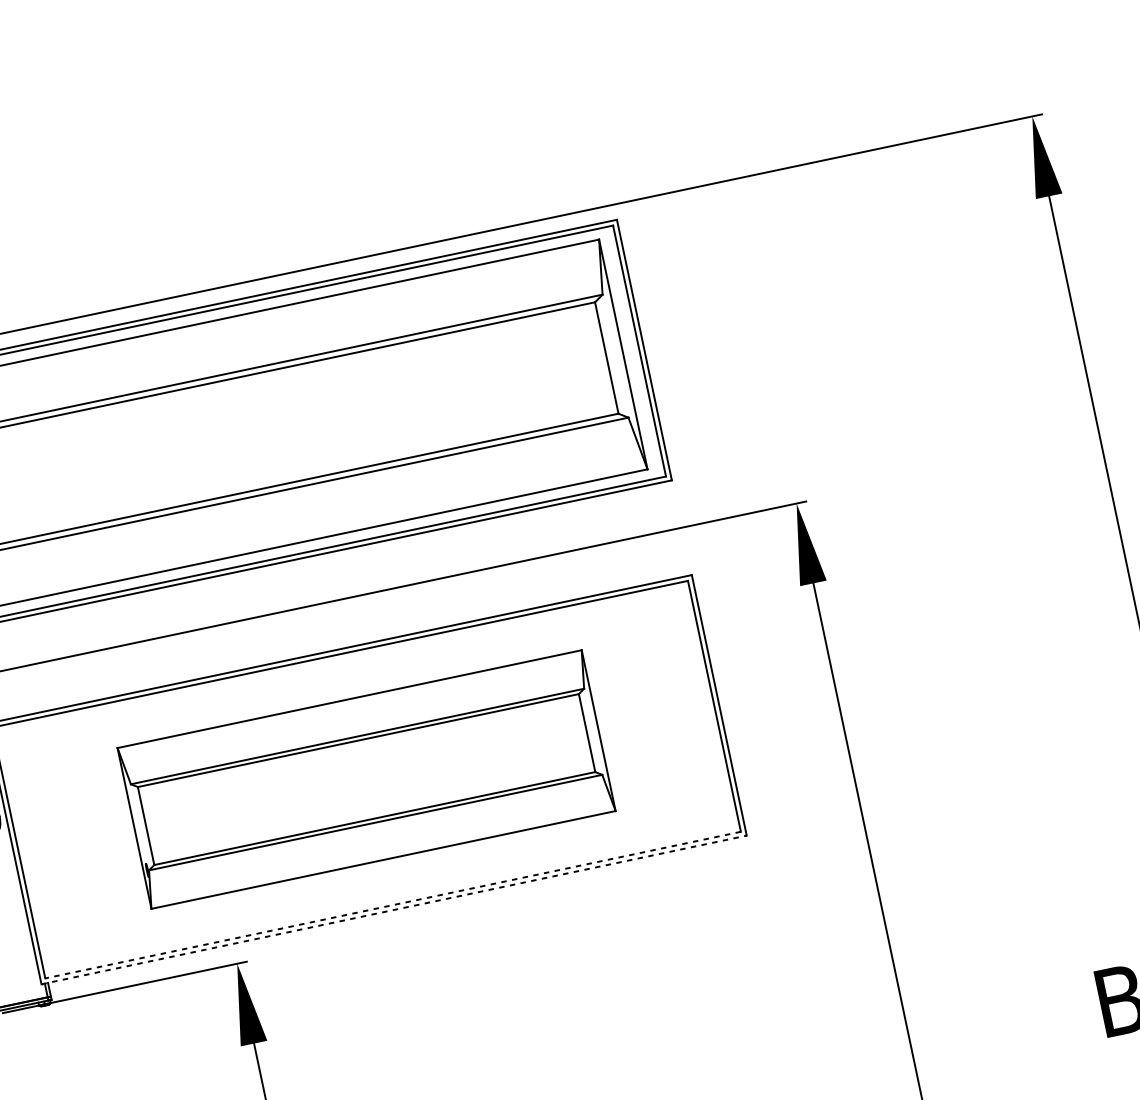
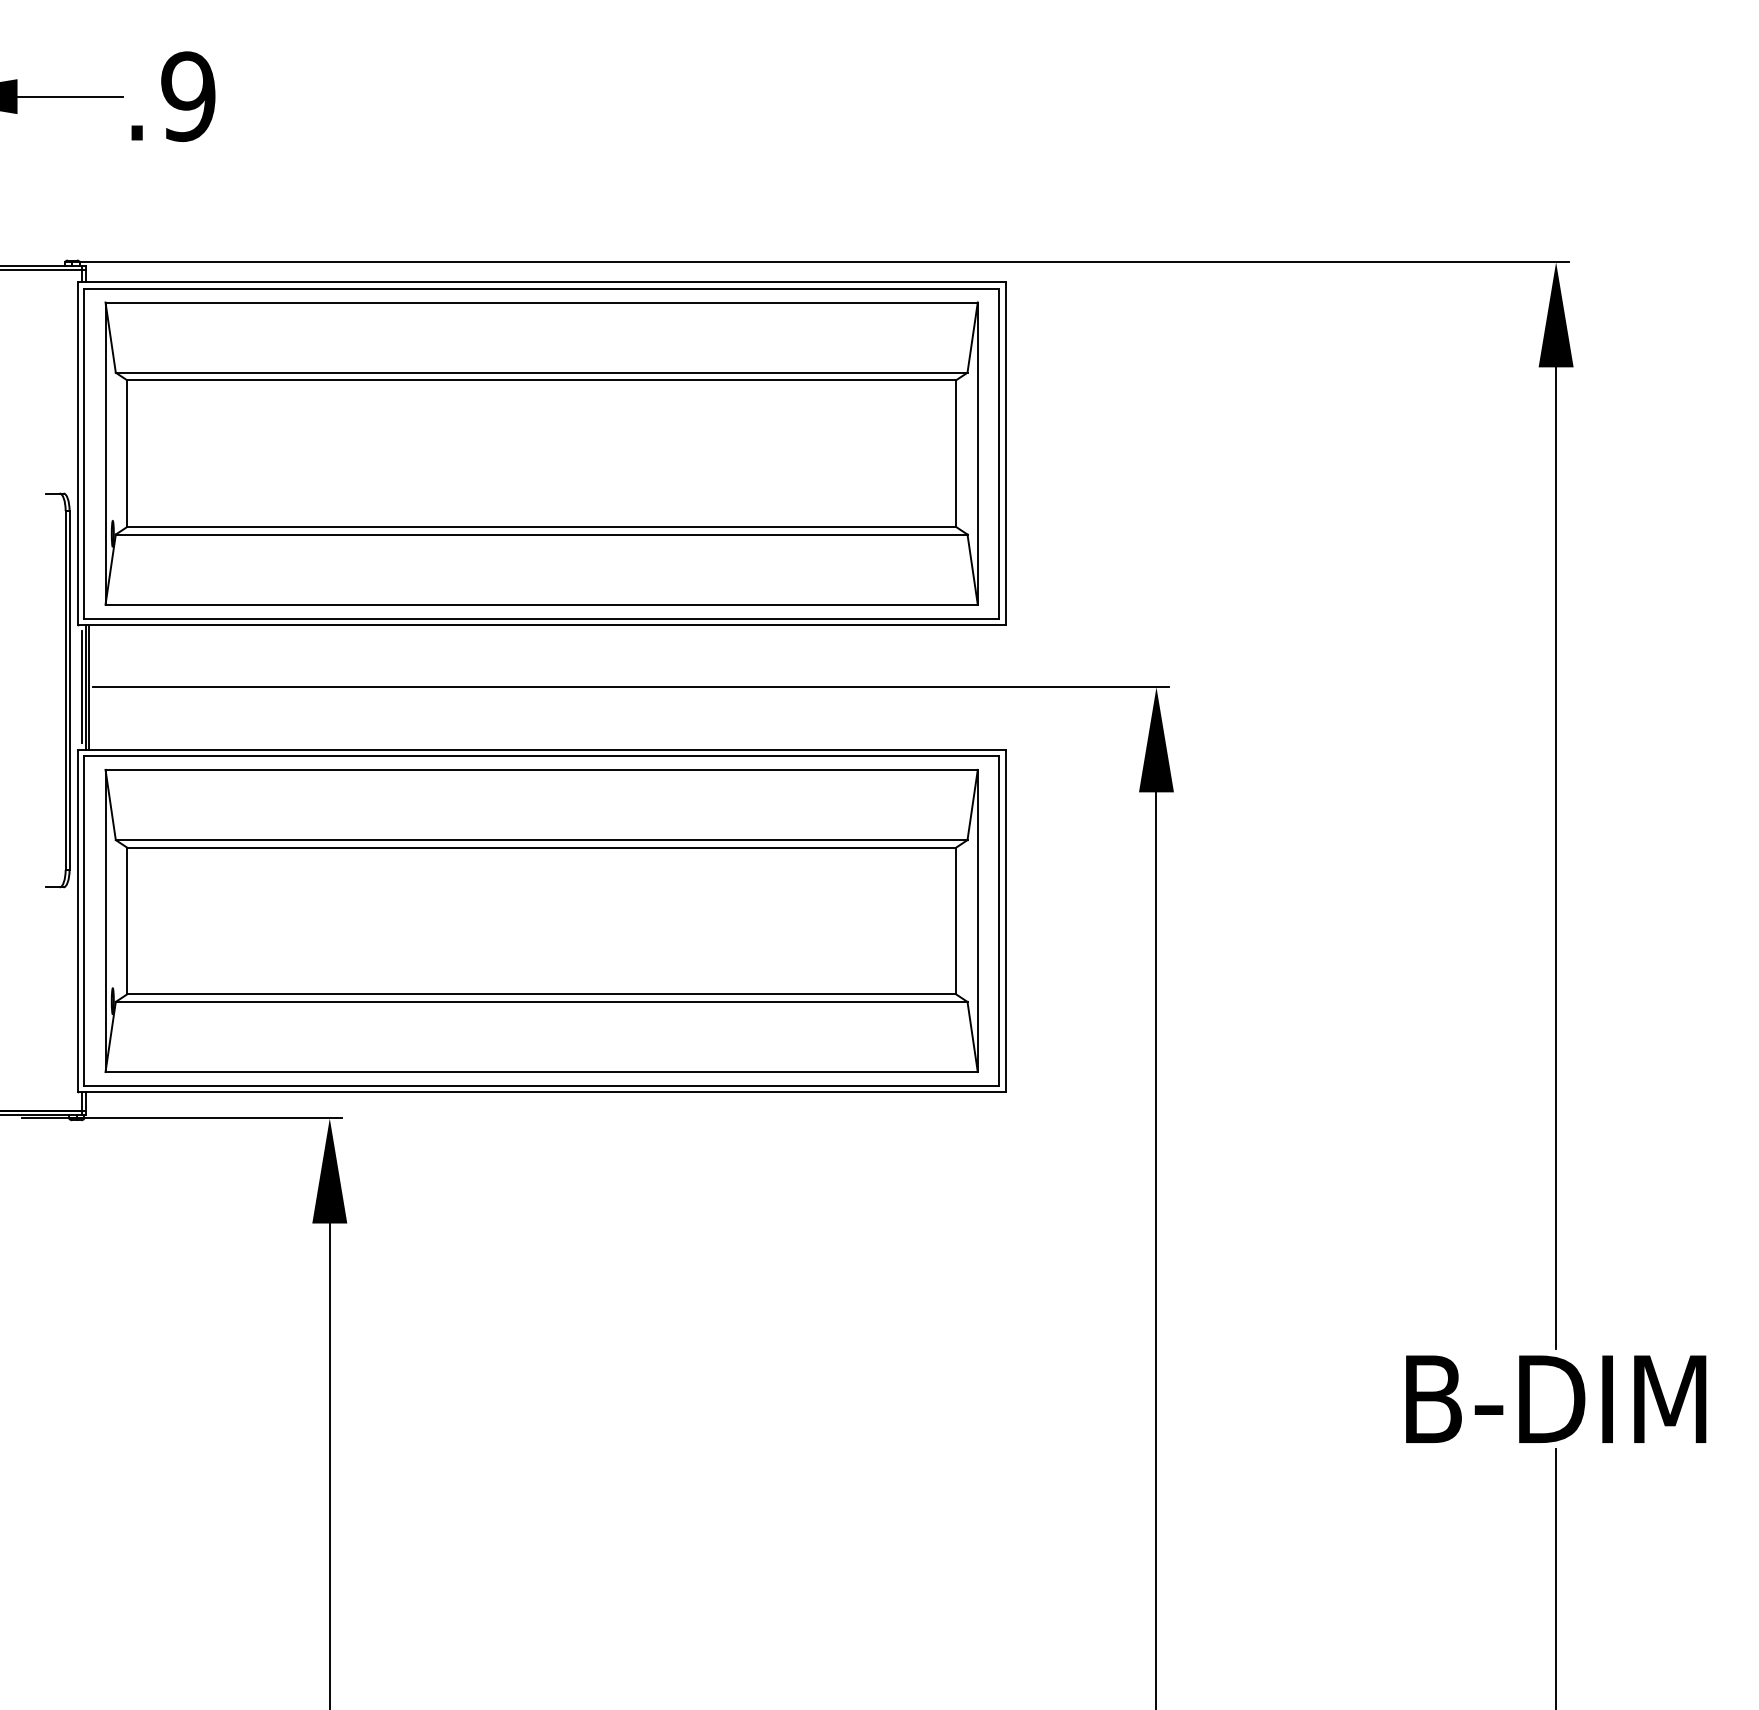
part: (366, 779) -> (541, 920), size x1.43
line: (393, 905) -> (541, 1086), dashed -> solid
line: (394, 910) -> (541, 1092), dashed -> solid

